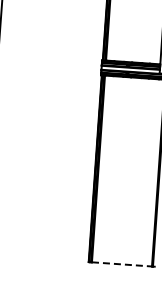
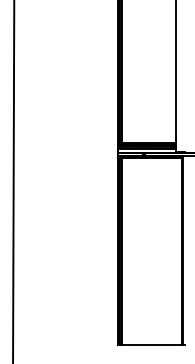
line: (122, 264) -> (152, 345), dashed -> solid

